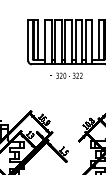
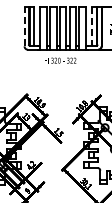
line: (99, 38) -> (92, 25), solid -> dashed
line: (28, 40) -> (24, 26), solid -> dashed

